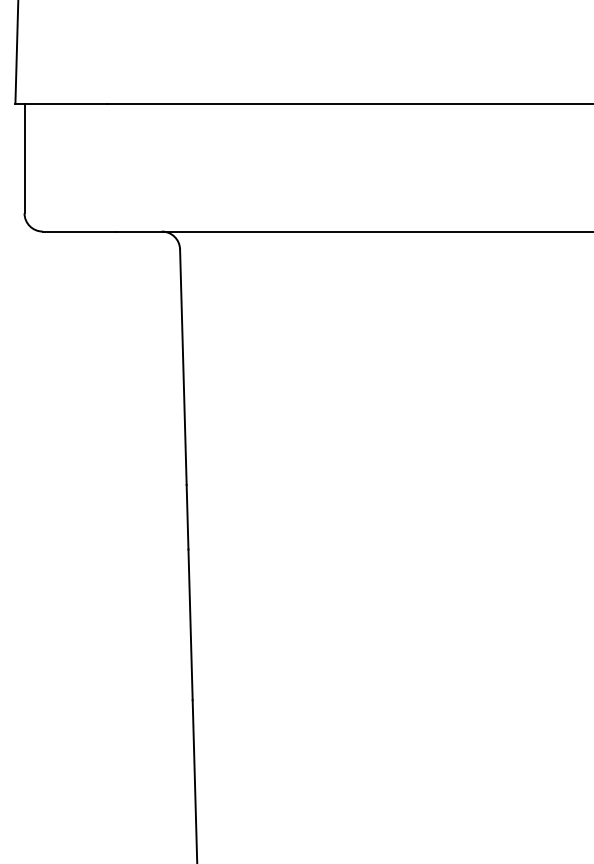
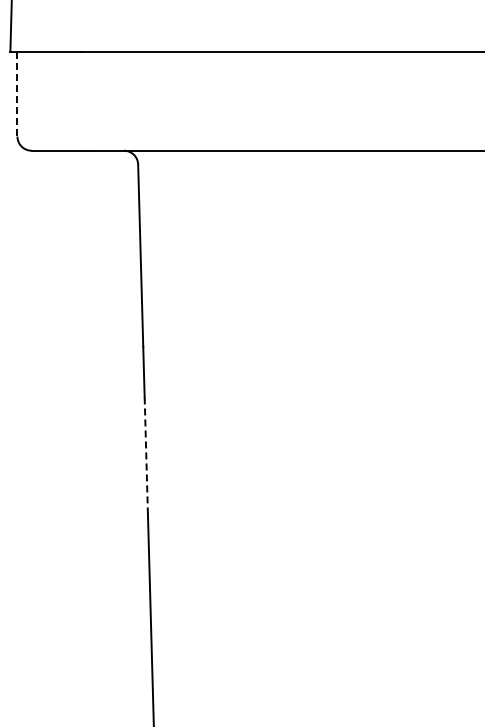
line: (24, 159) -> (17, 94), solid -> dashed
line: (190, 624) -> (146, 455), solid -> dashed

